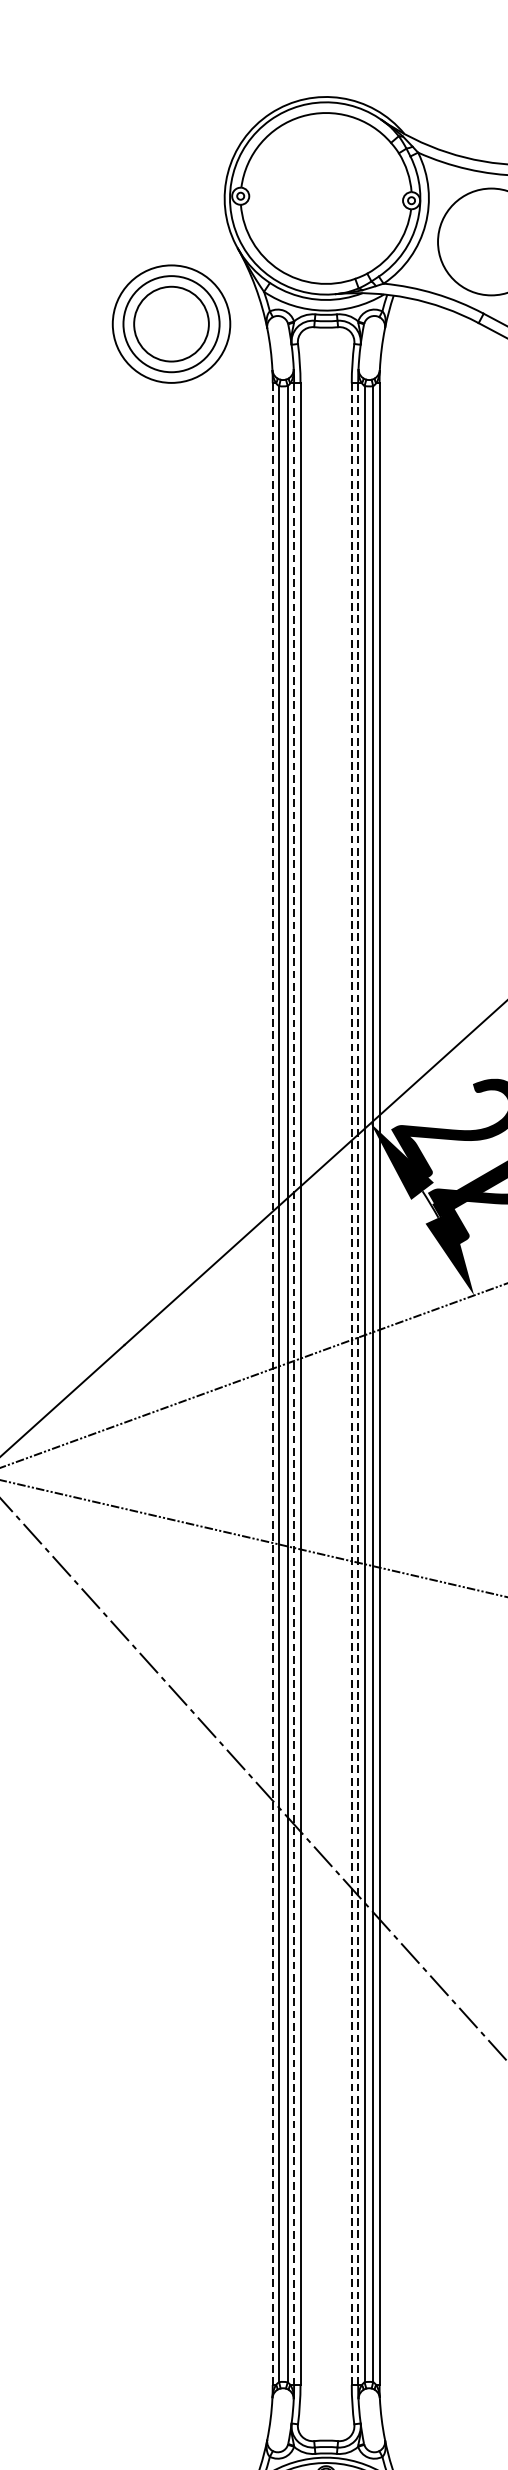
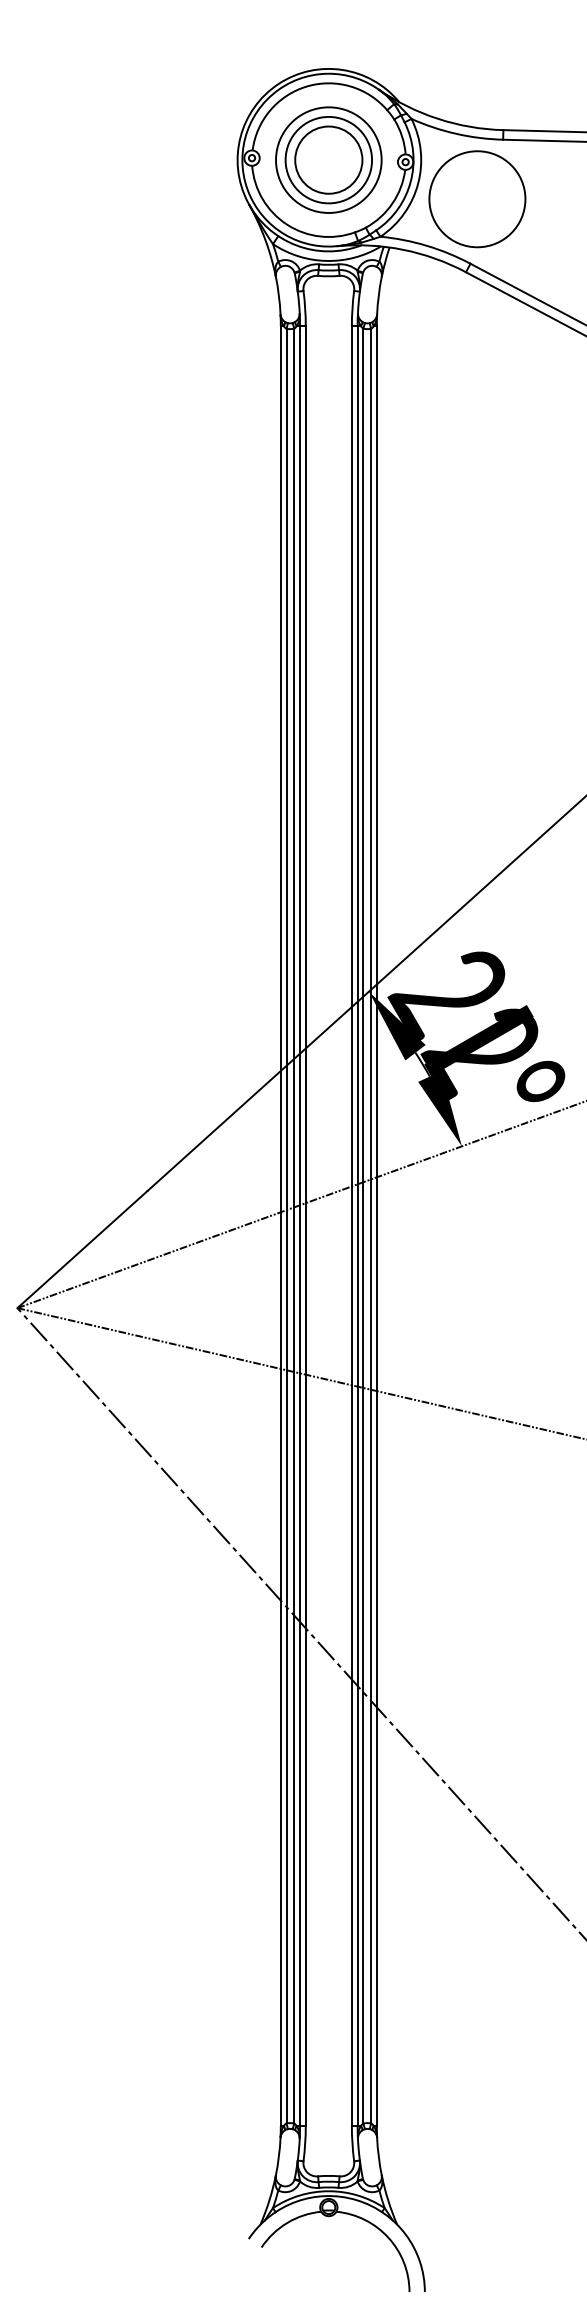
part: (171, 323) -> (328, 159), moved
line: (272, 1384) -> (280, 1226), dashed -> solid
line: (294, 1384) -> (300, 1226), dashed -> solid
line: (351, 1384) -> (351, 1226), dashed -> solid
line: (358, 1384) -> (357, 1226), dashed -> solid

